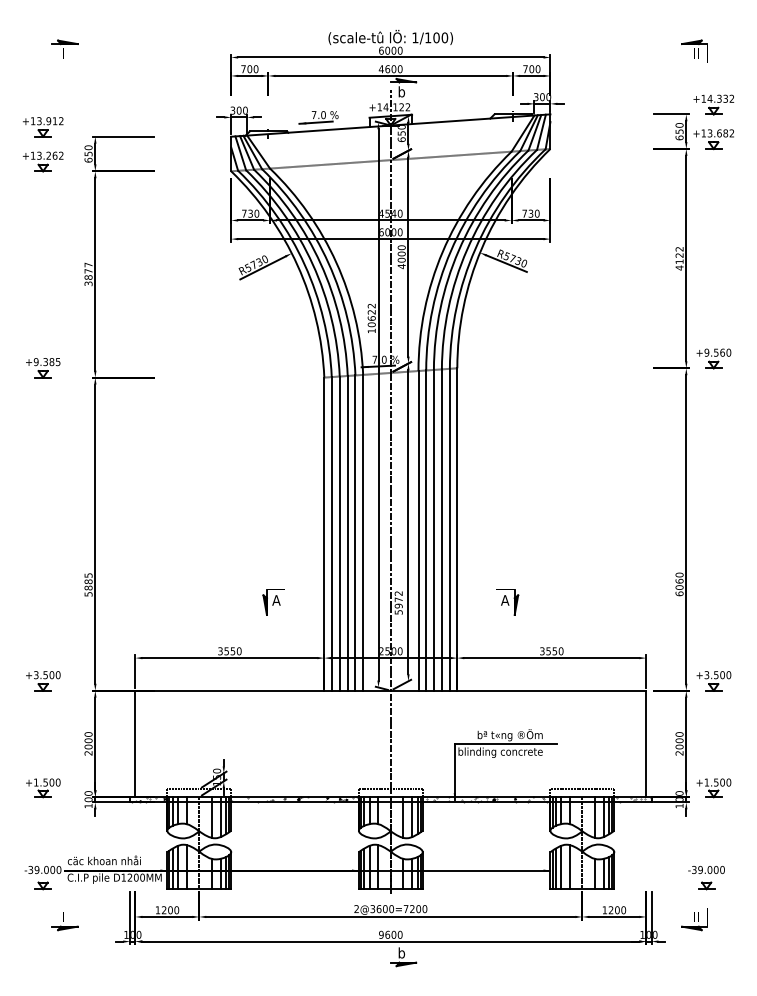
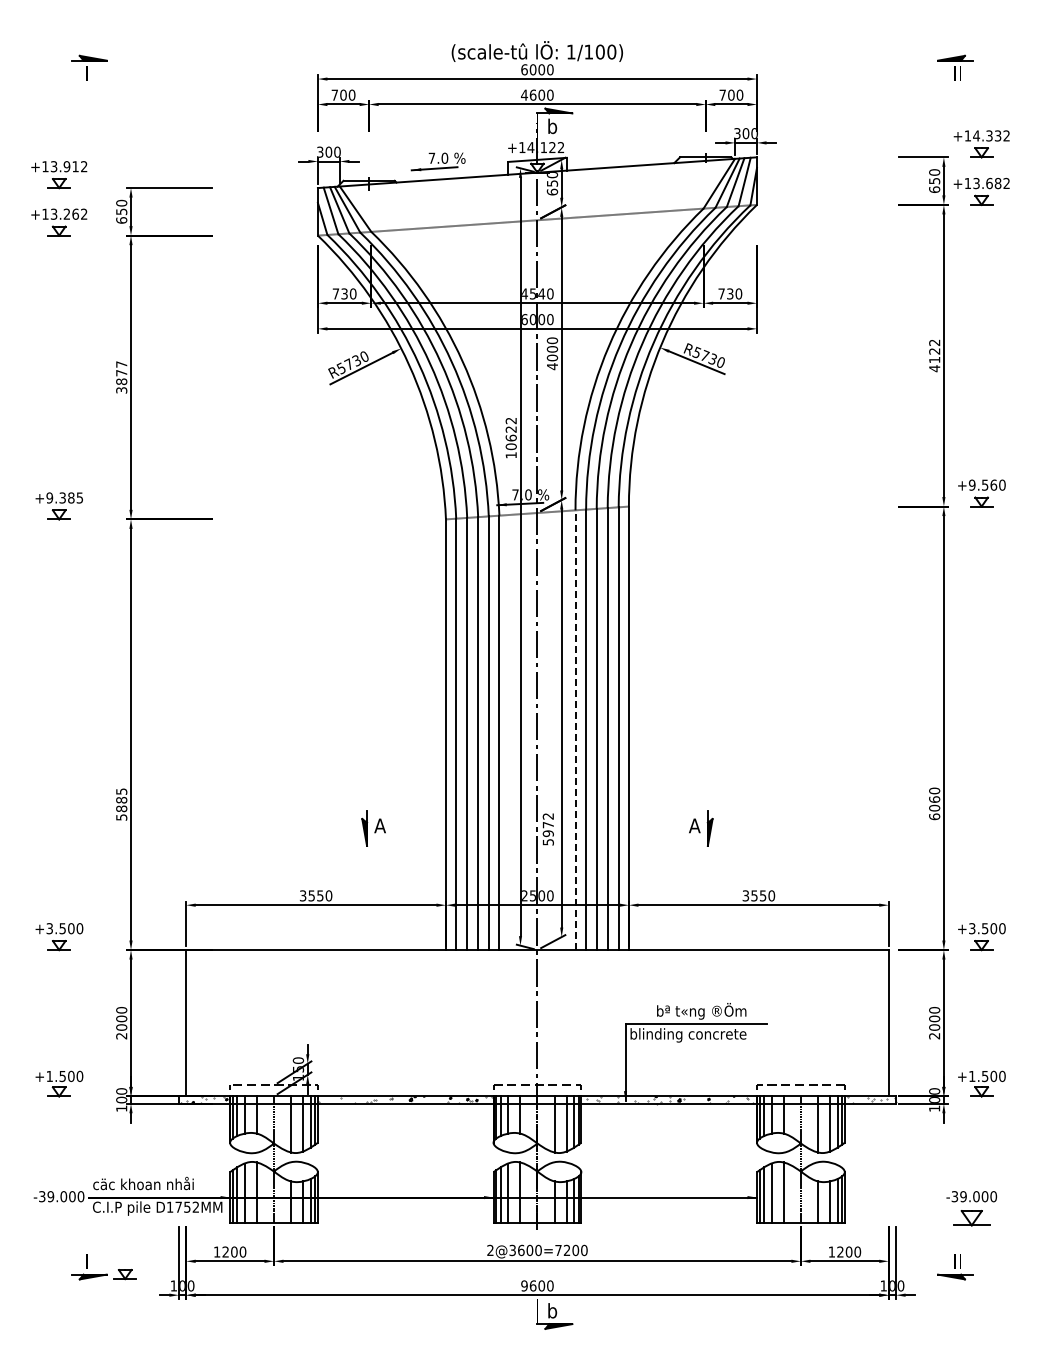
line: (418, 531) -> (575, 730), solid -> dashed
text: (136, 877) -> (187, 1206), D1200MM -> D1752MM
part: (42, 885) -> (124, 1274), moved
part: (706, 885) -> (971, 1218), size x1.6

